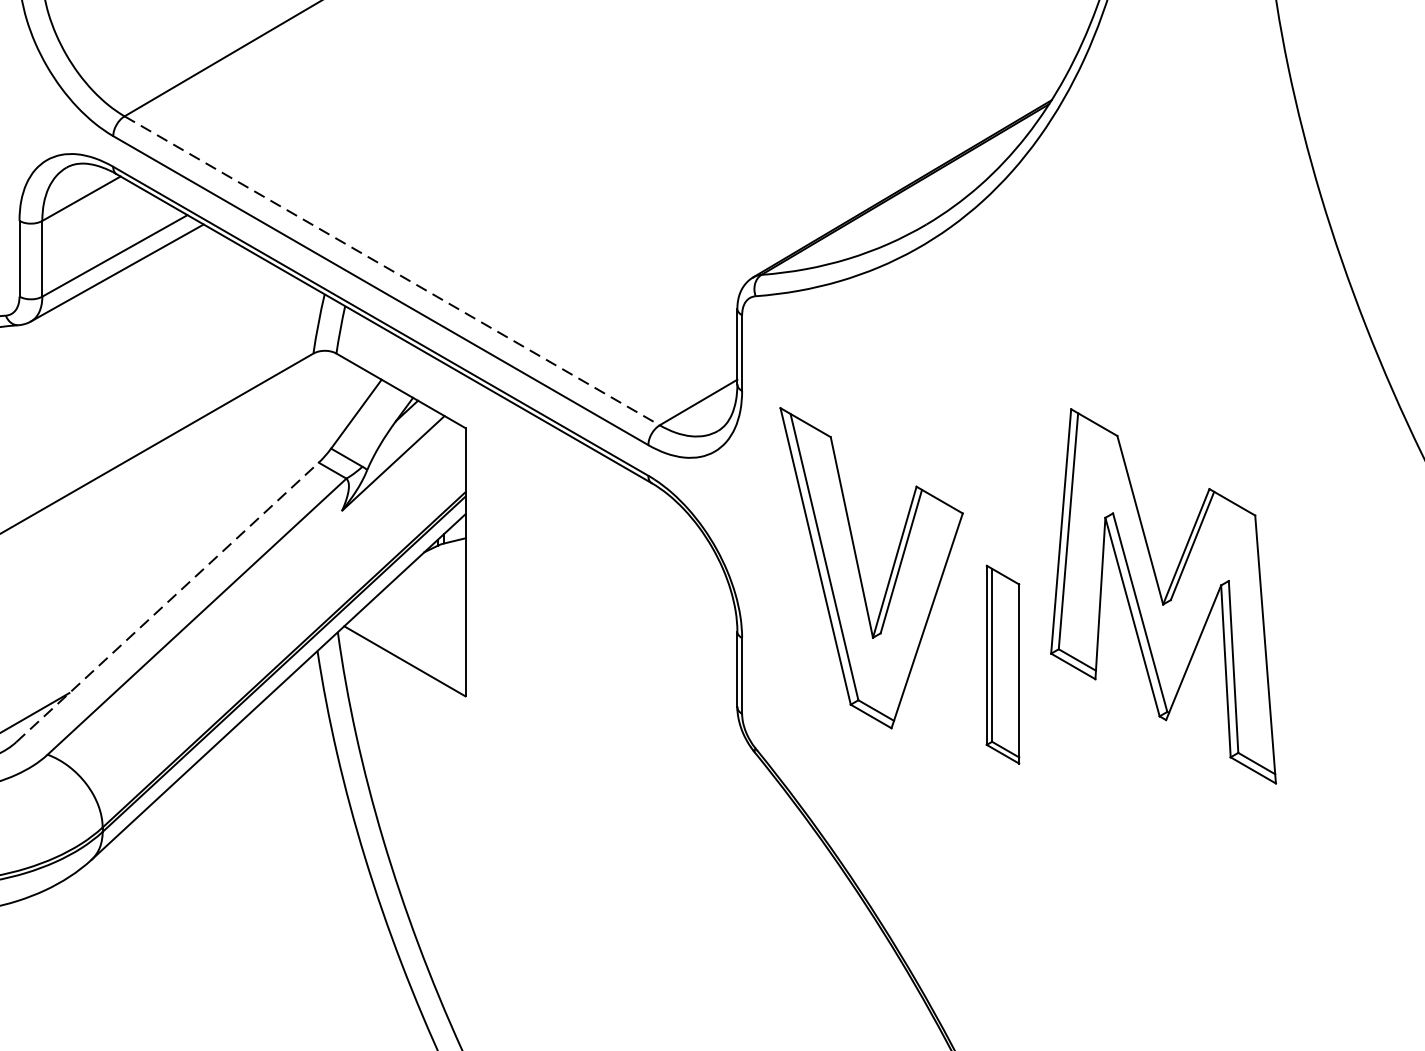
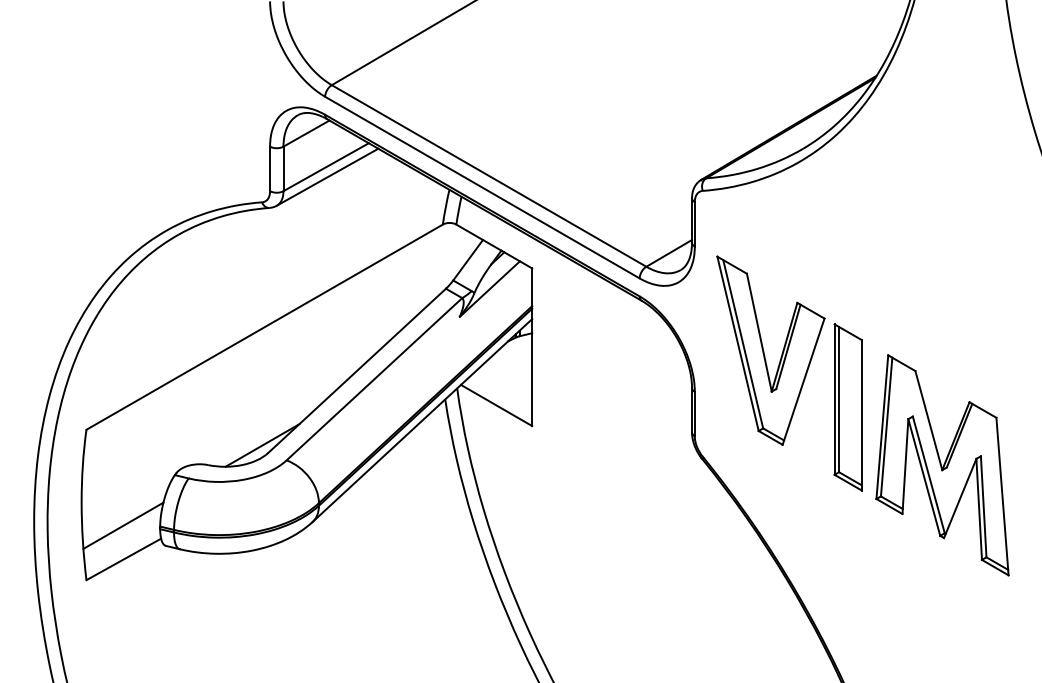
line: (392, 270) -> (489, 175), dashed -> solid
part: (1163, 596) -> (942, 465), moved
line: (168, 601) -> (357, 370), dashed -> solid
part: (1001, 664) -> (847, 407), size x1.43

